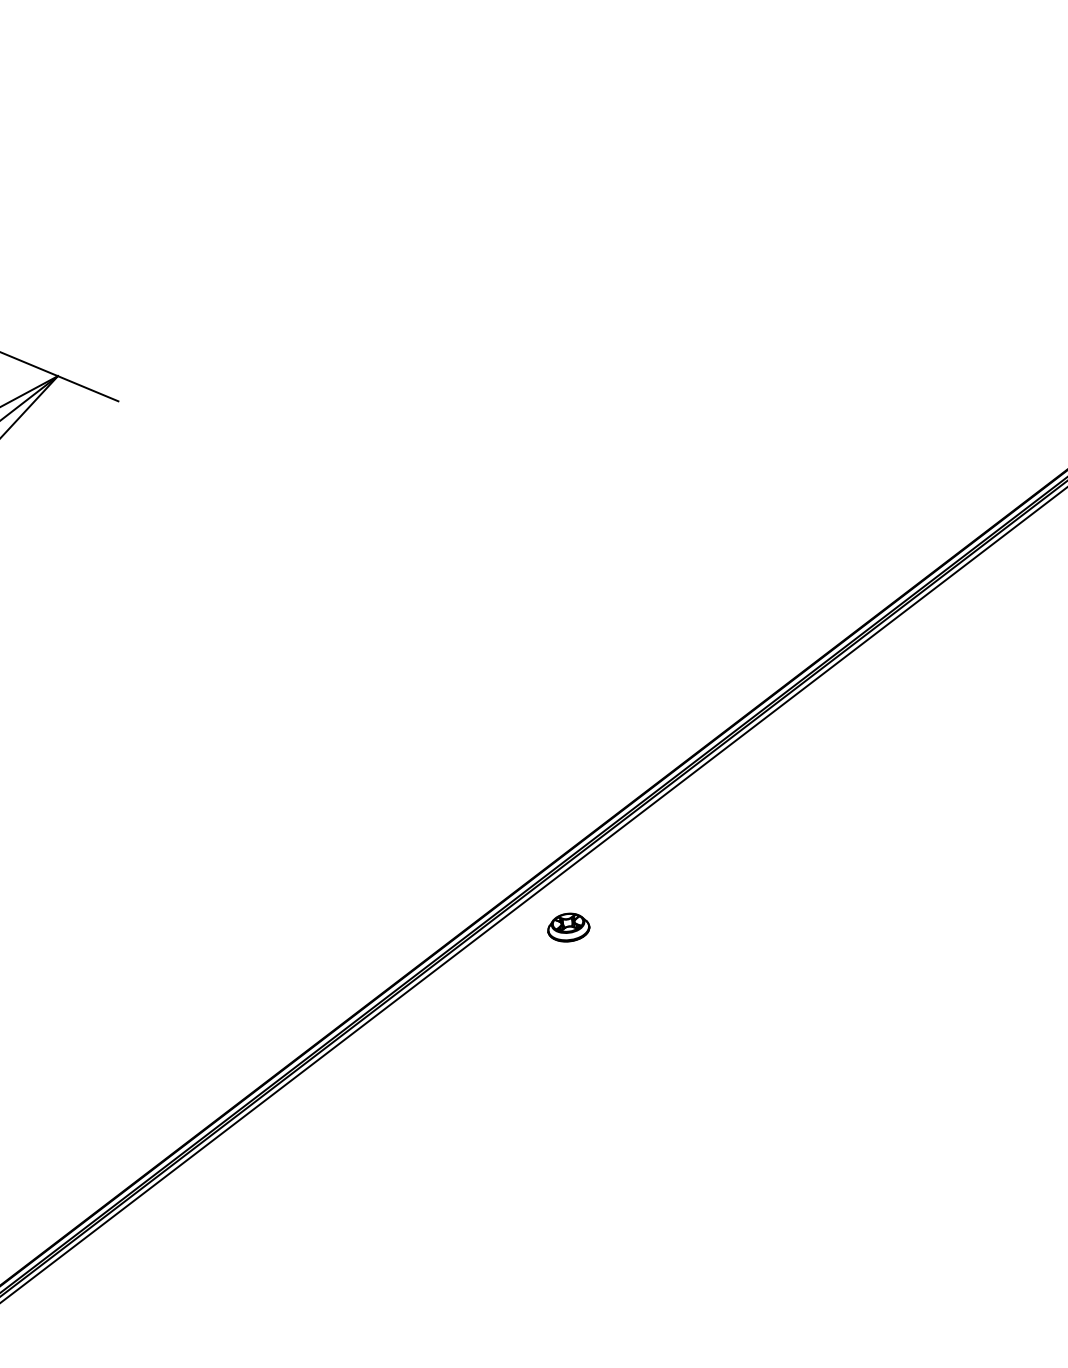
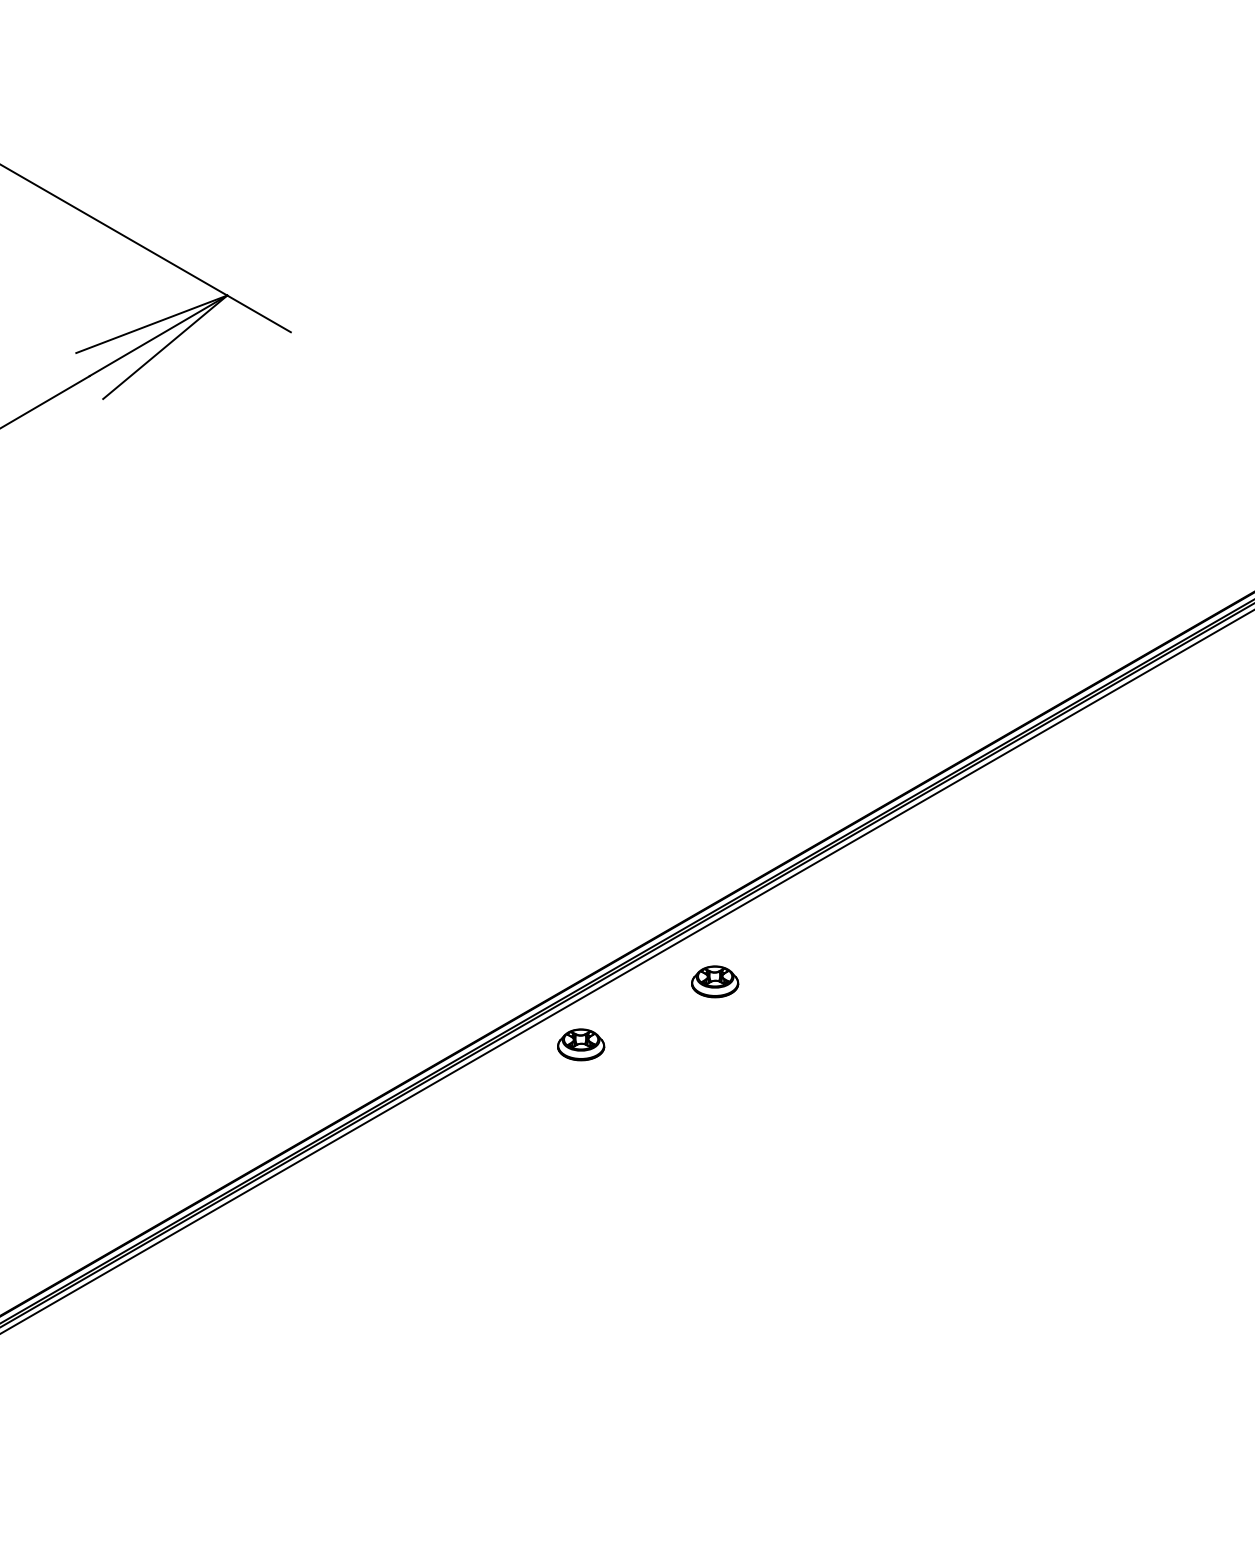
part: (457, 998) -> (581, 1044), added

